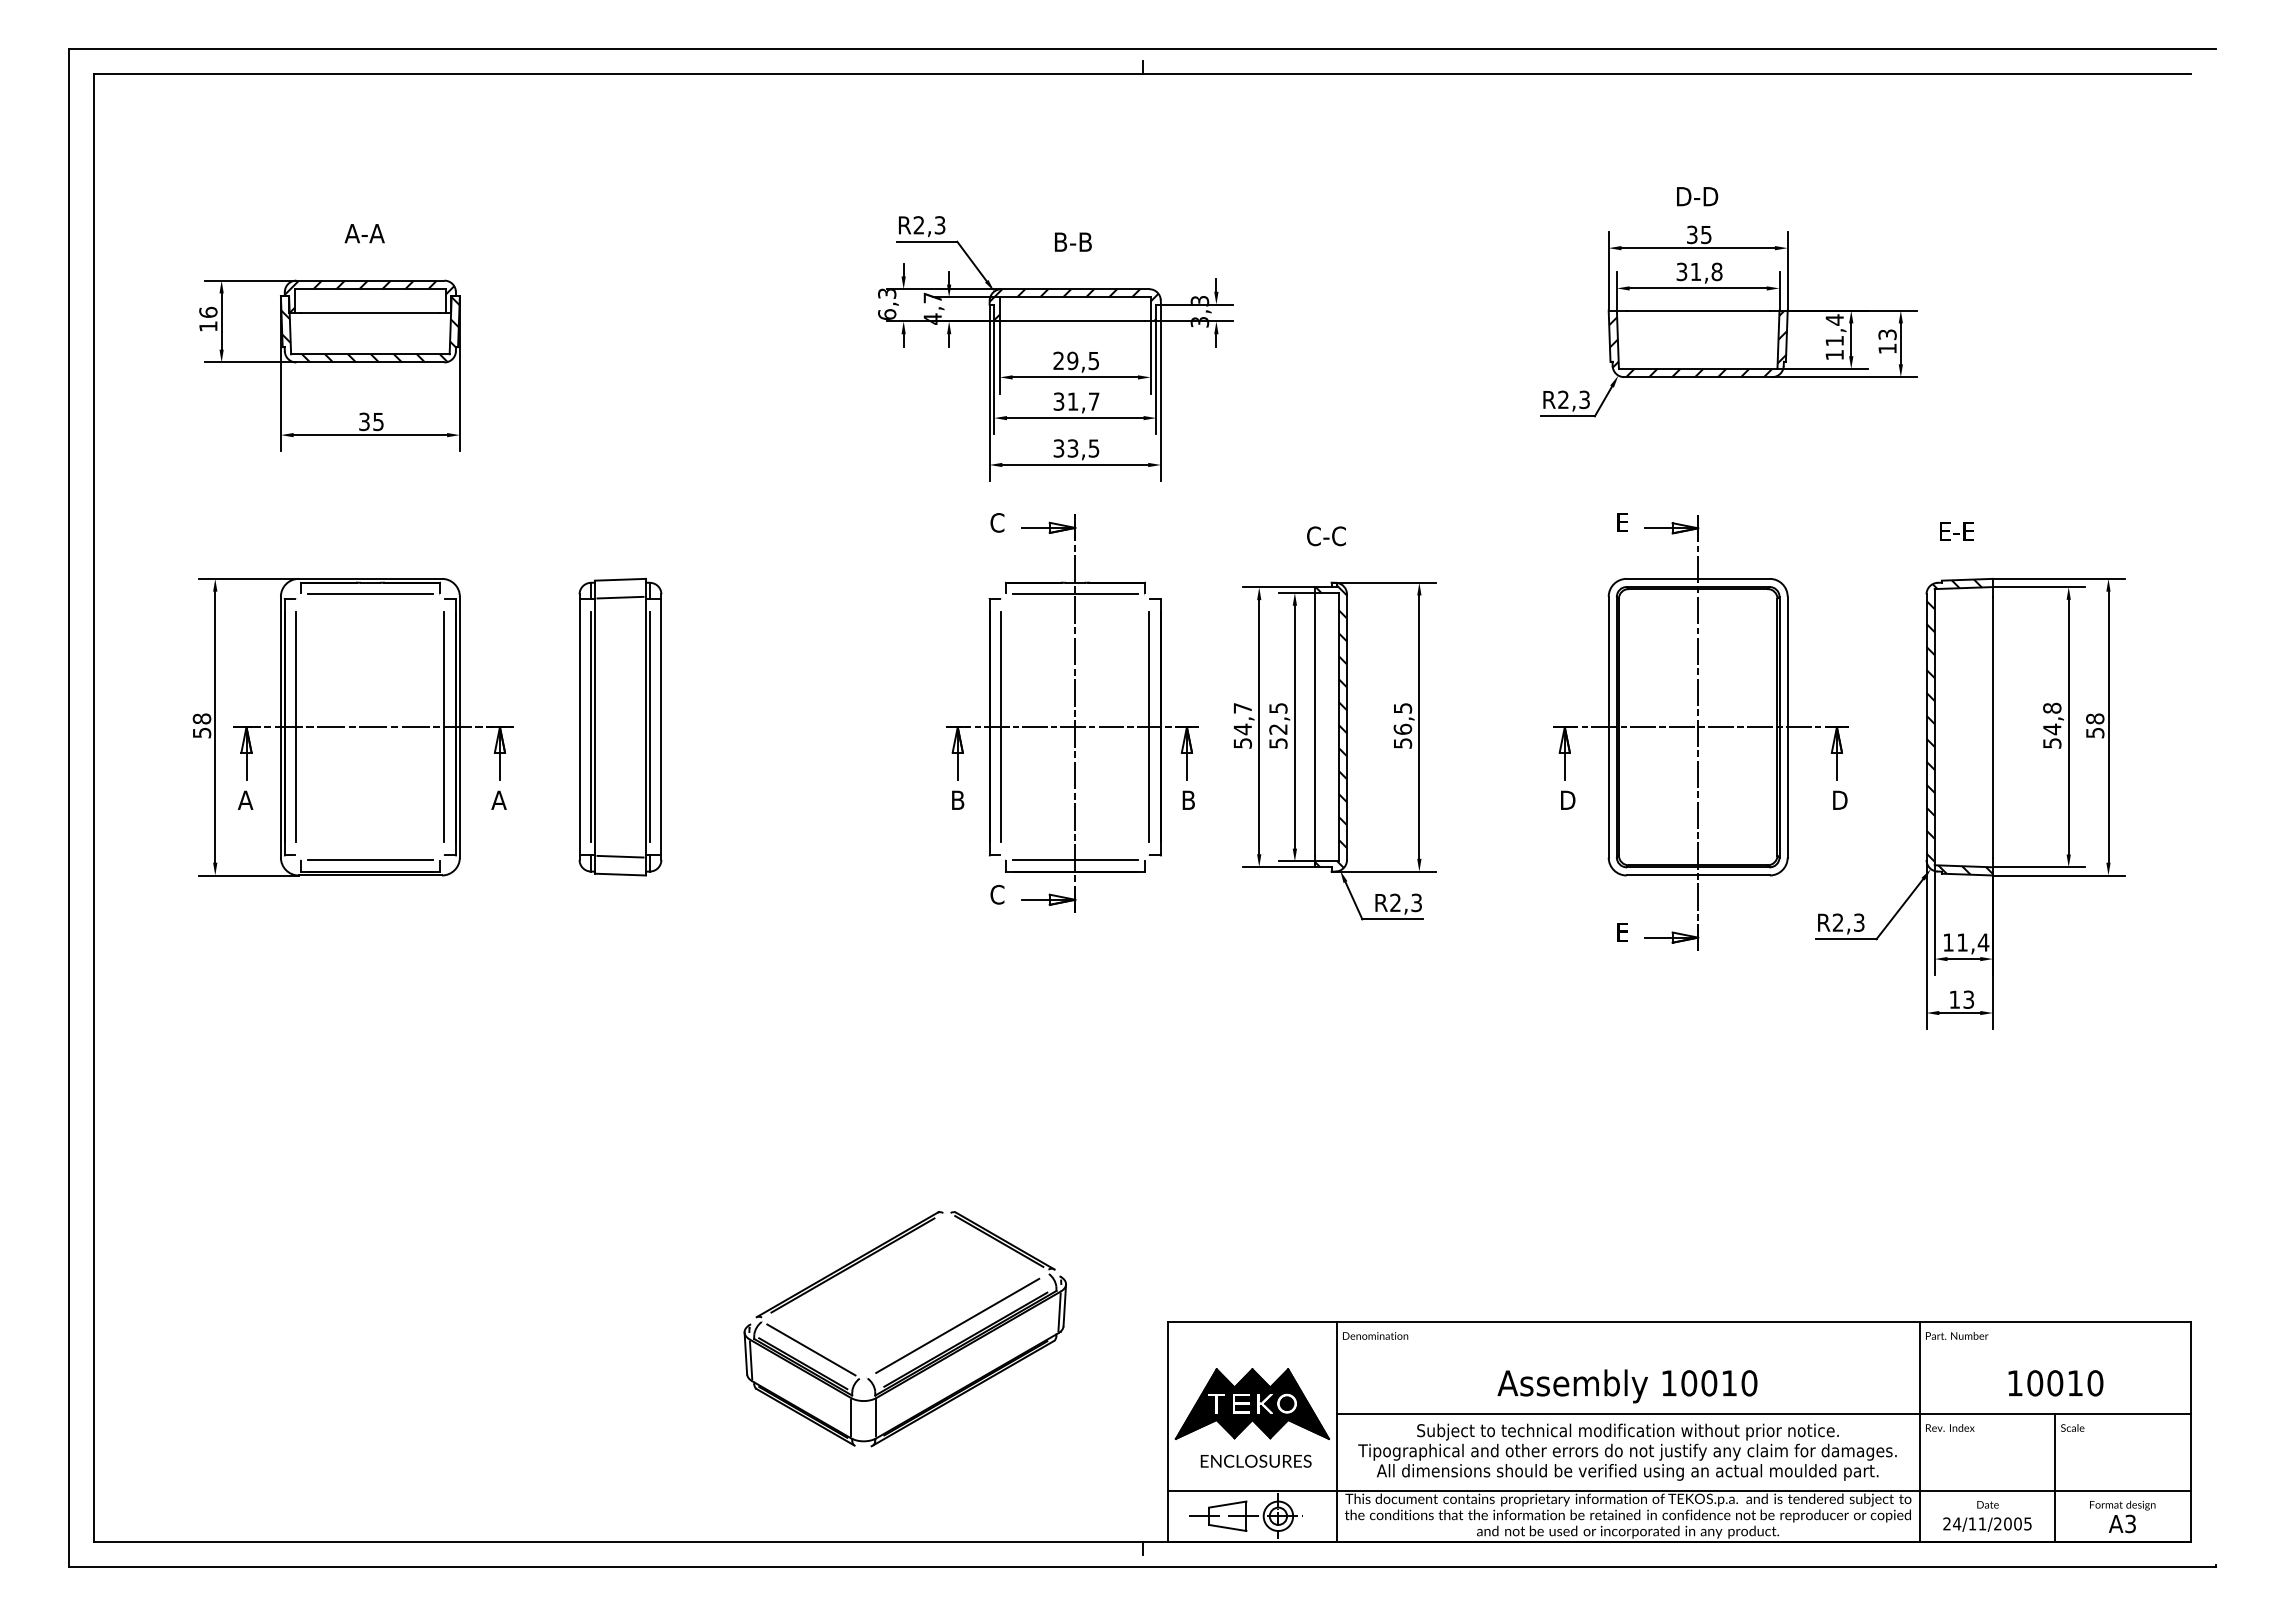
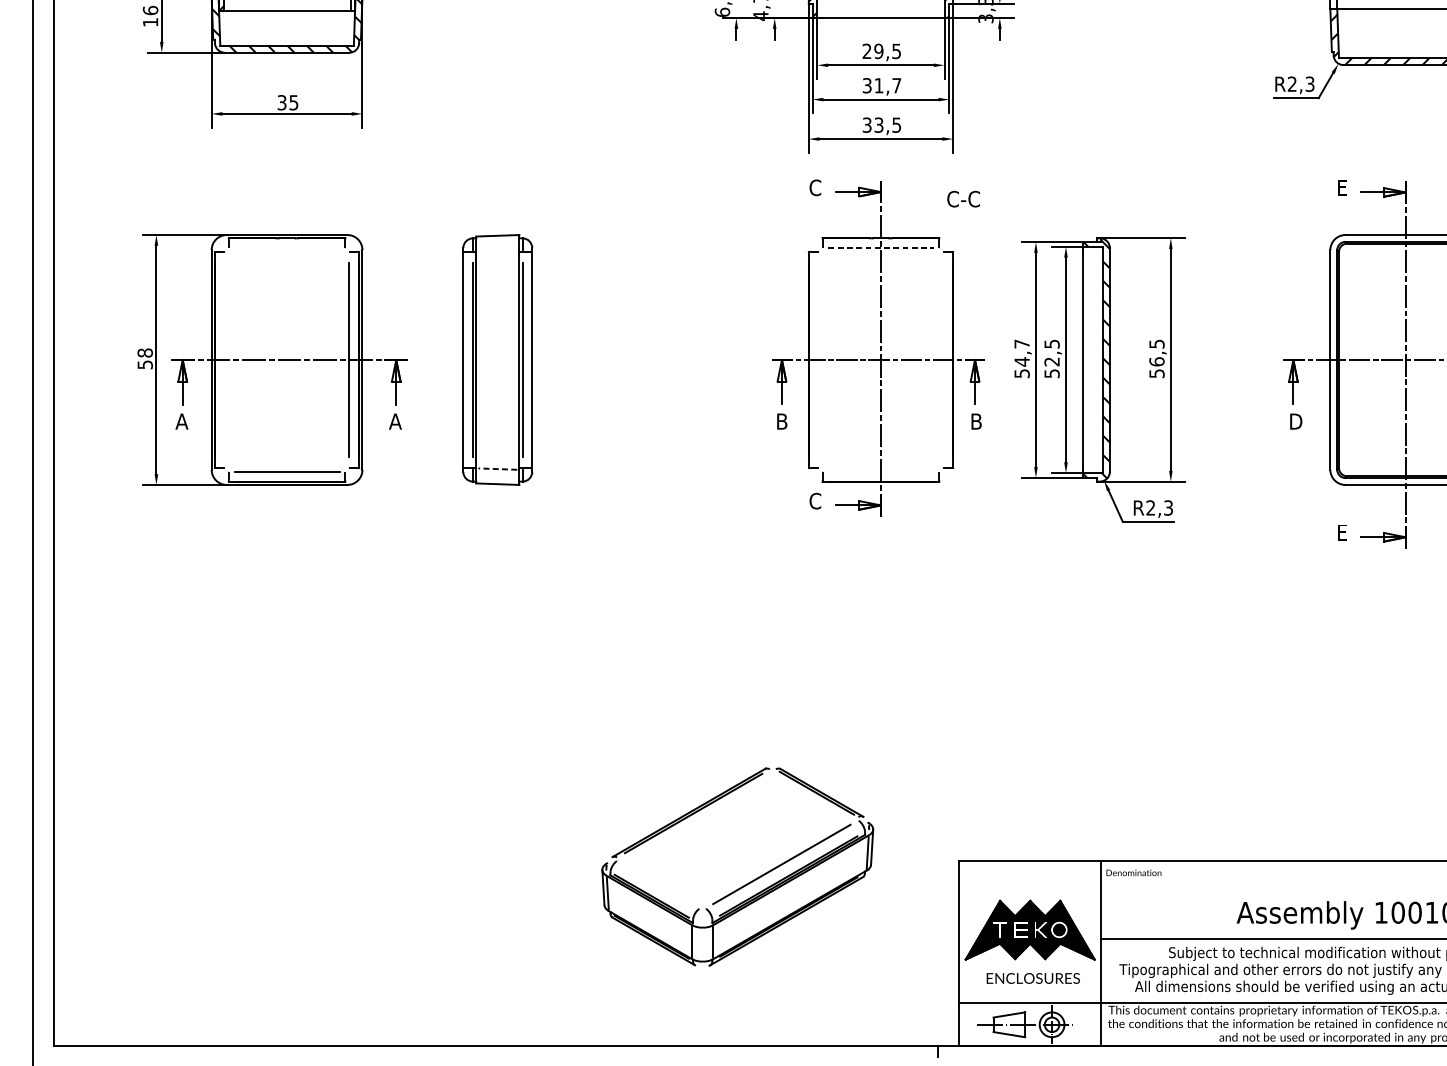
text: (1326, 536) -> (963, 199), moved
line: (370, 594) -> (287, 248), removed
line: (1075, 594) -> (881, 248), solid -> dashed
line: (620, 597) -> (497, 250), removed
line: (296, 726) -> (224, 359), removed
line: (1001, 726) -> (818, 359), removed
line: (1149, 726) -> (943, 359), removed
line: (620, 856) -> (497, 468), solid -> dashed
line: (1074, 860) -> (880, 472), removed
line: (811, 1349) -> (658, 884), removed

